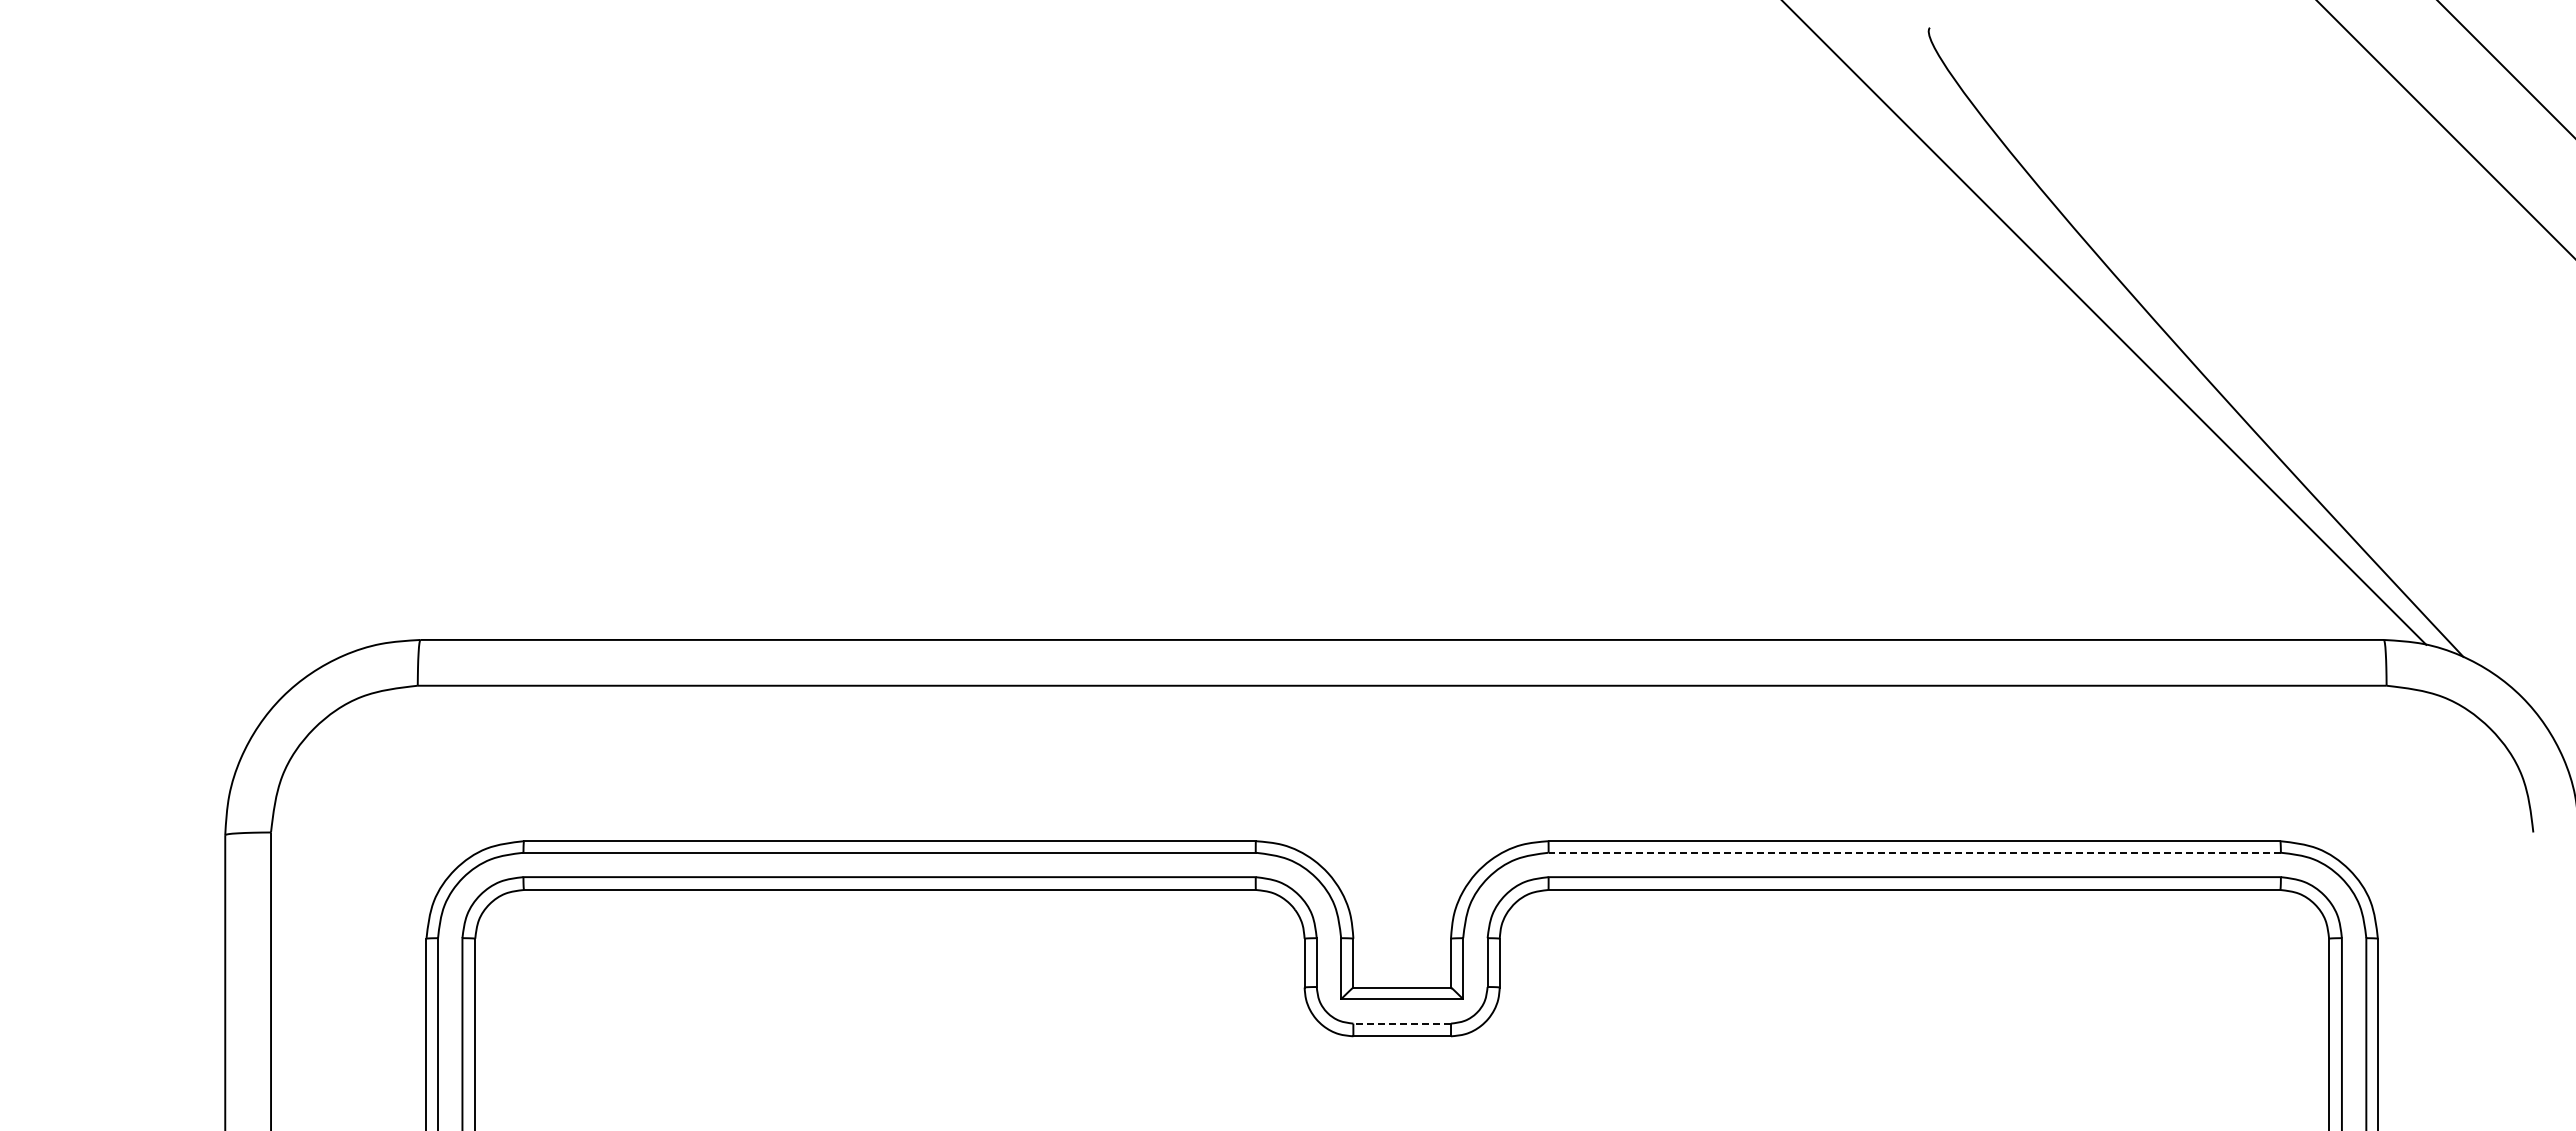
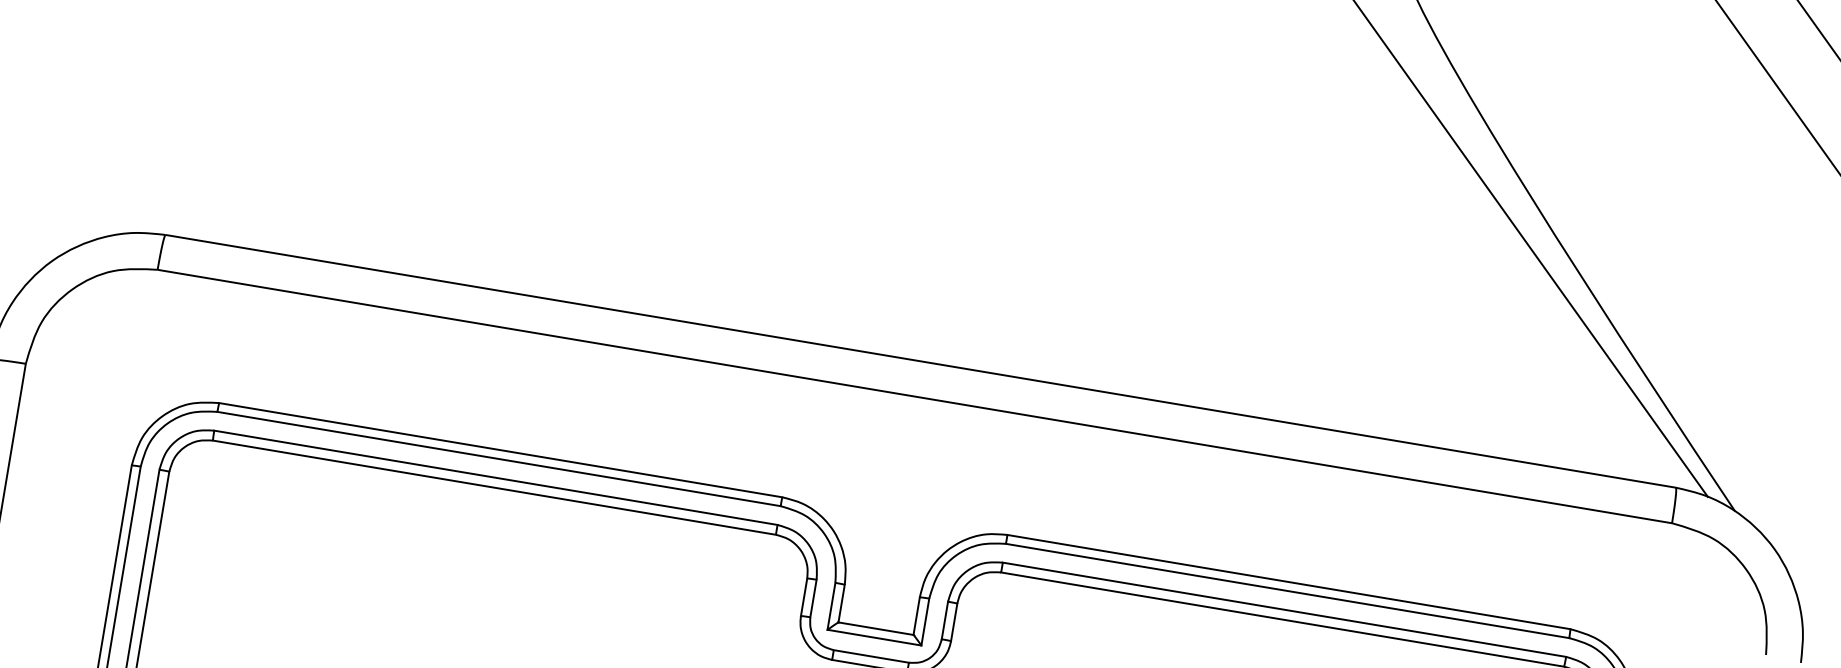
line: (1914, 852) -> (1287, 590), dashed -> solid
line: (1402, 1023) -> (871, 656), dashed -> solid

